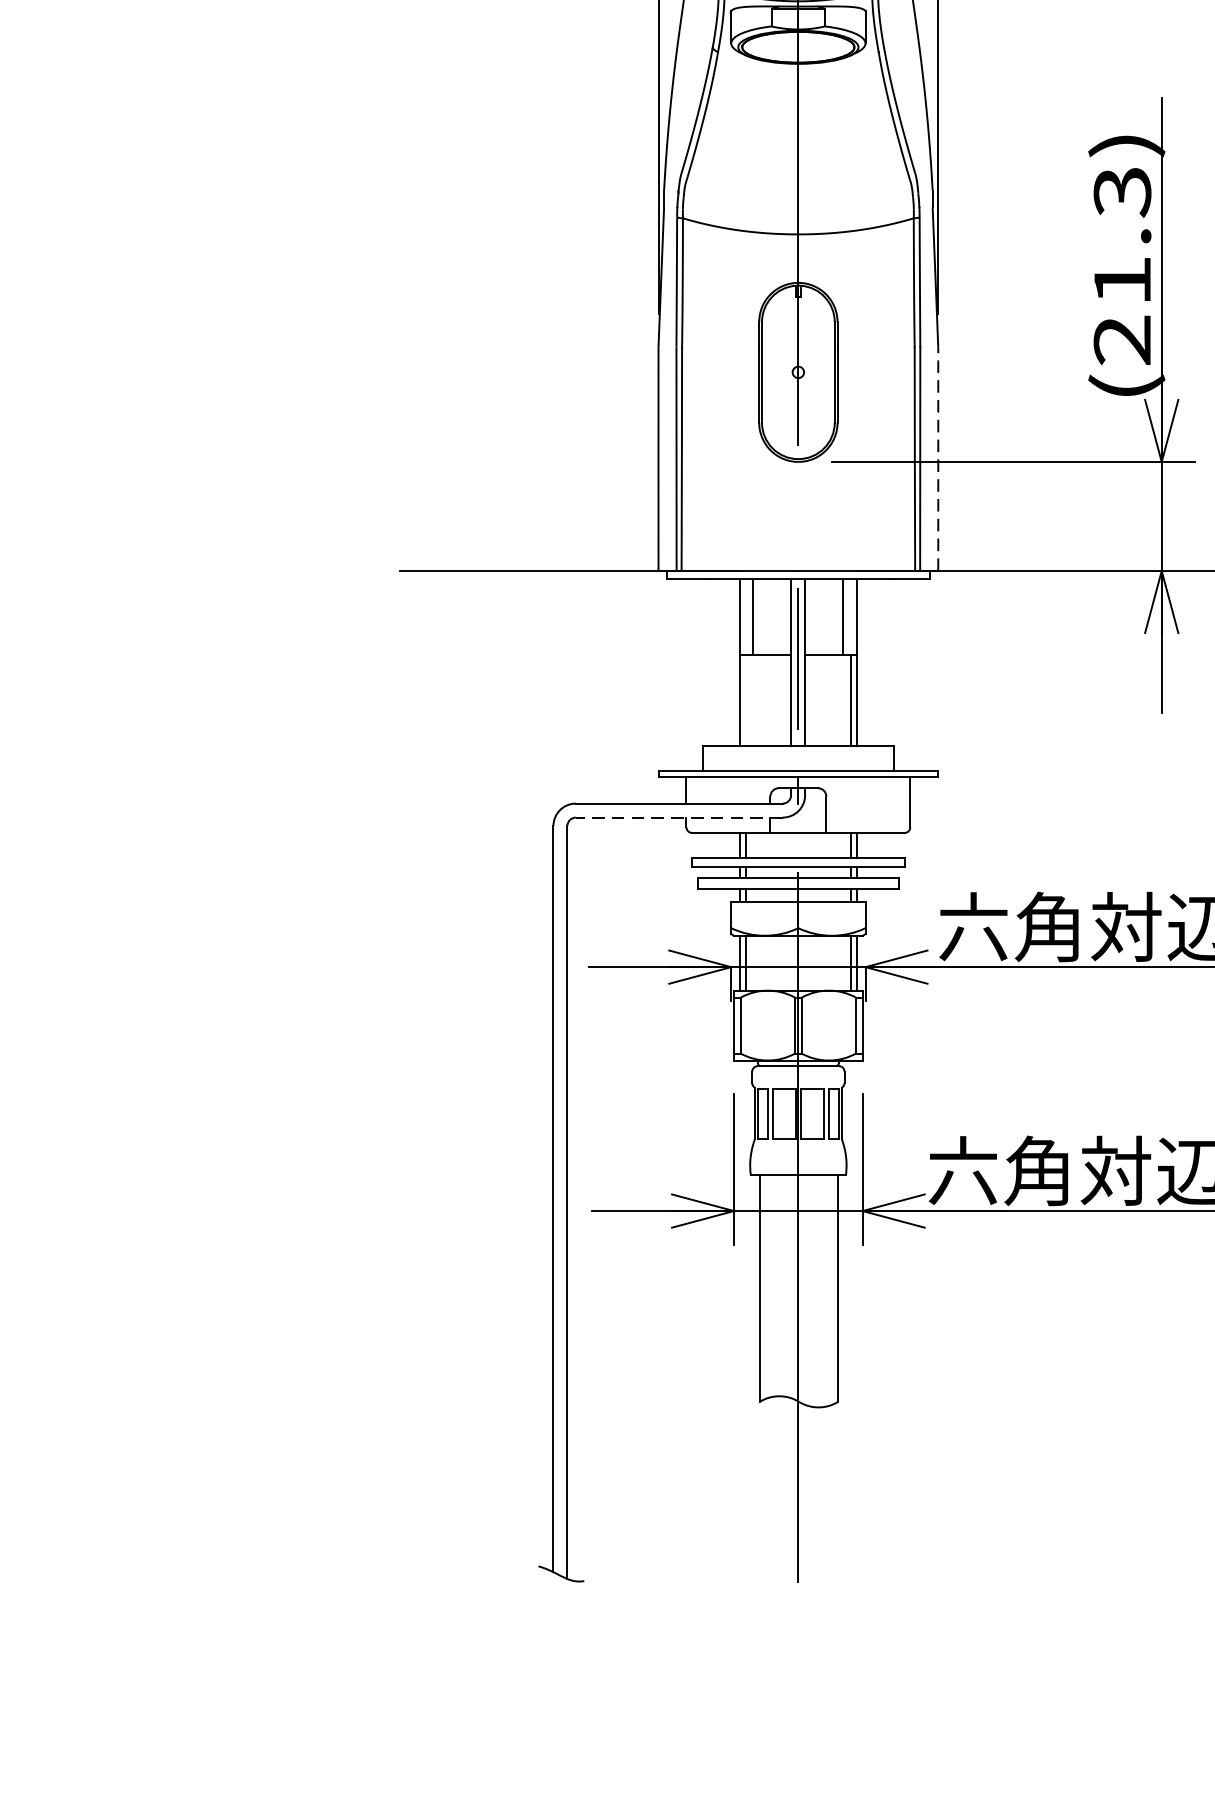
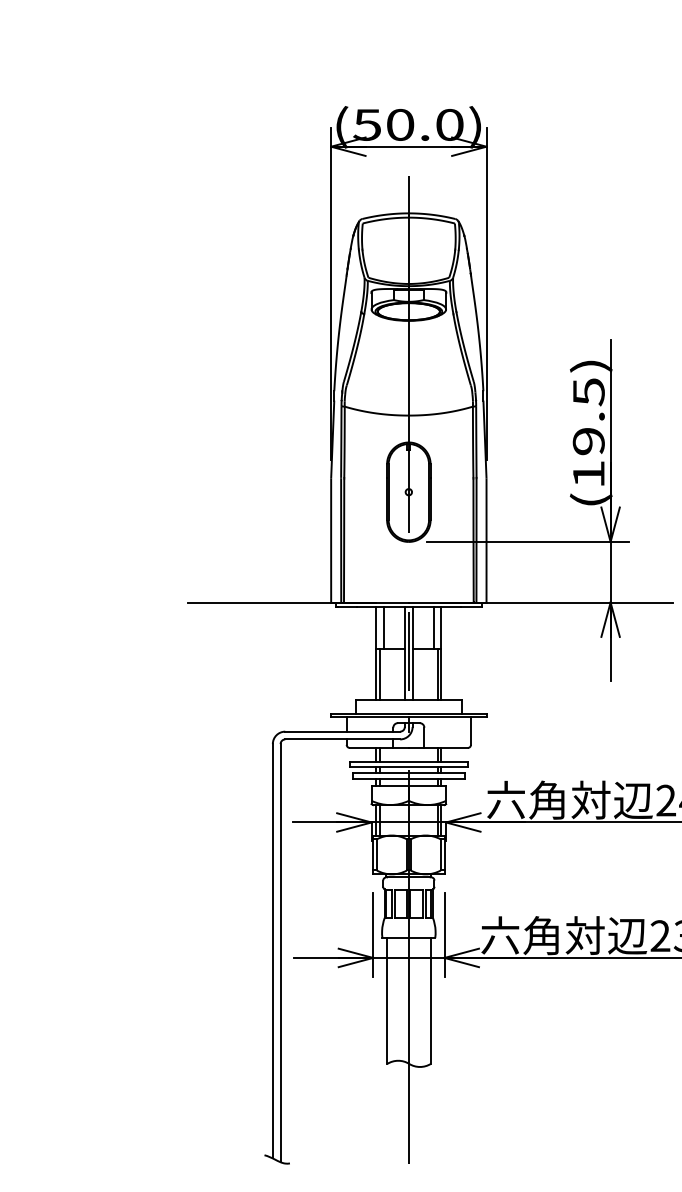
text: (1121, 266) -> (588, 433), (21.3) -> (19.5)
arc: (938, 459) -> (486, 540), dashed -> solid
line: (745, 700) -> (379, 674), added
line: (678, 817) -> (342, 739), dashed -> solid

